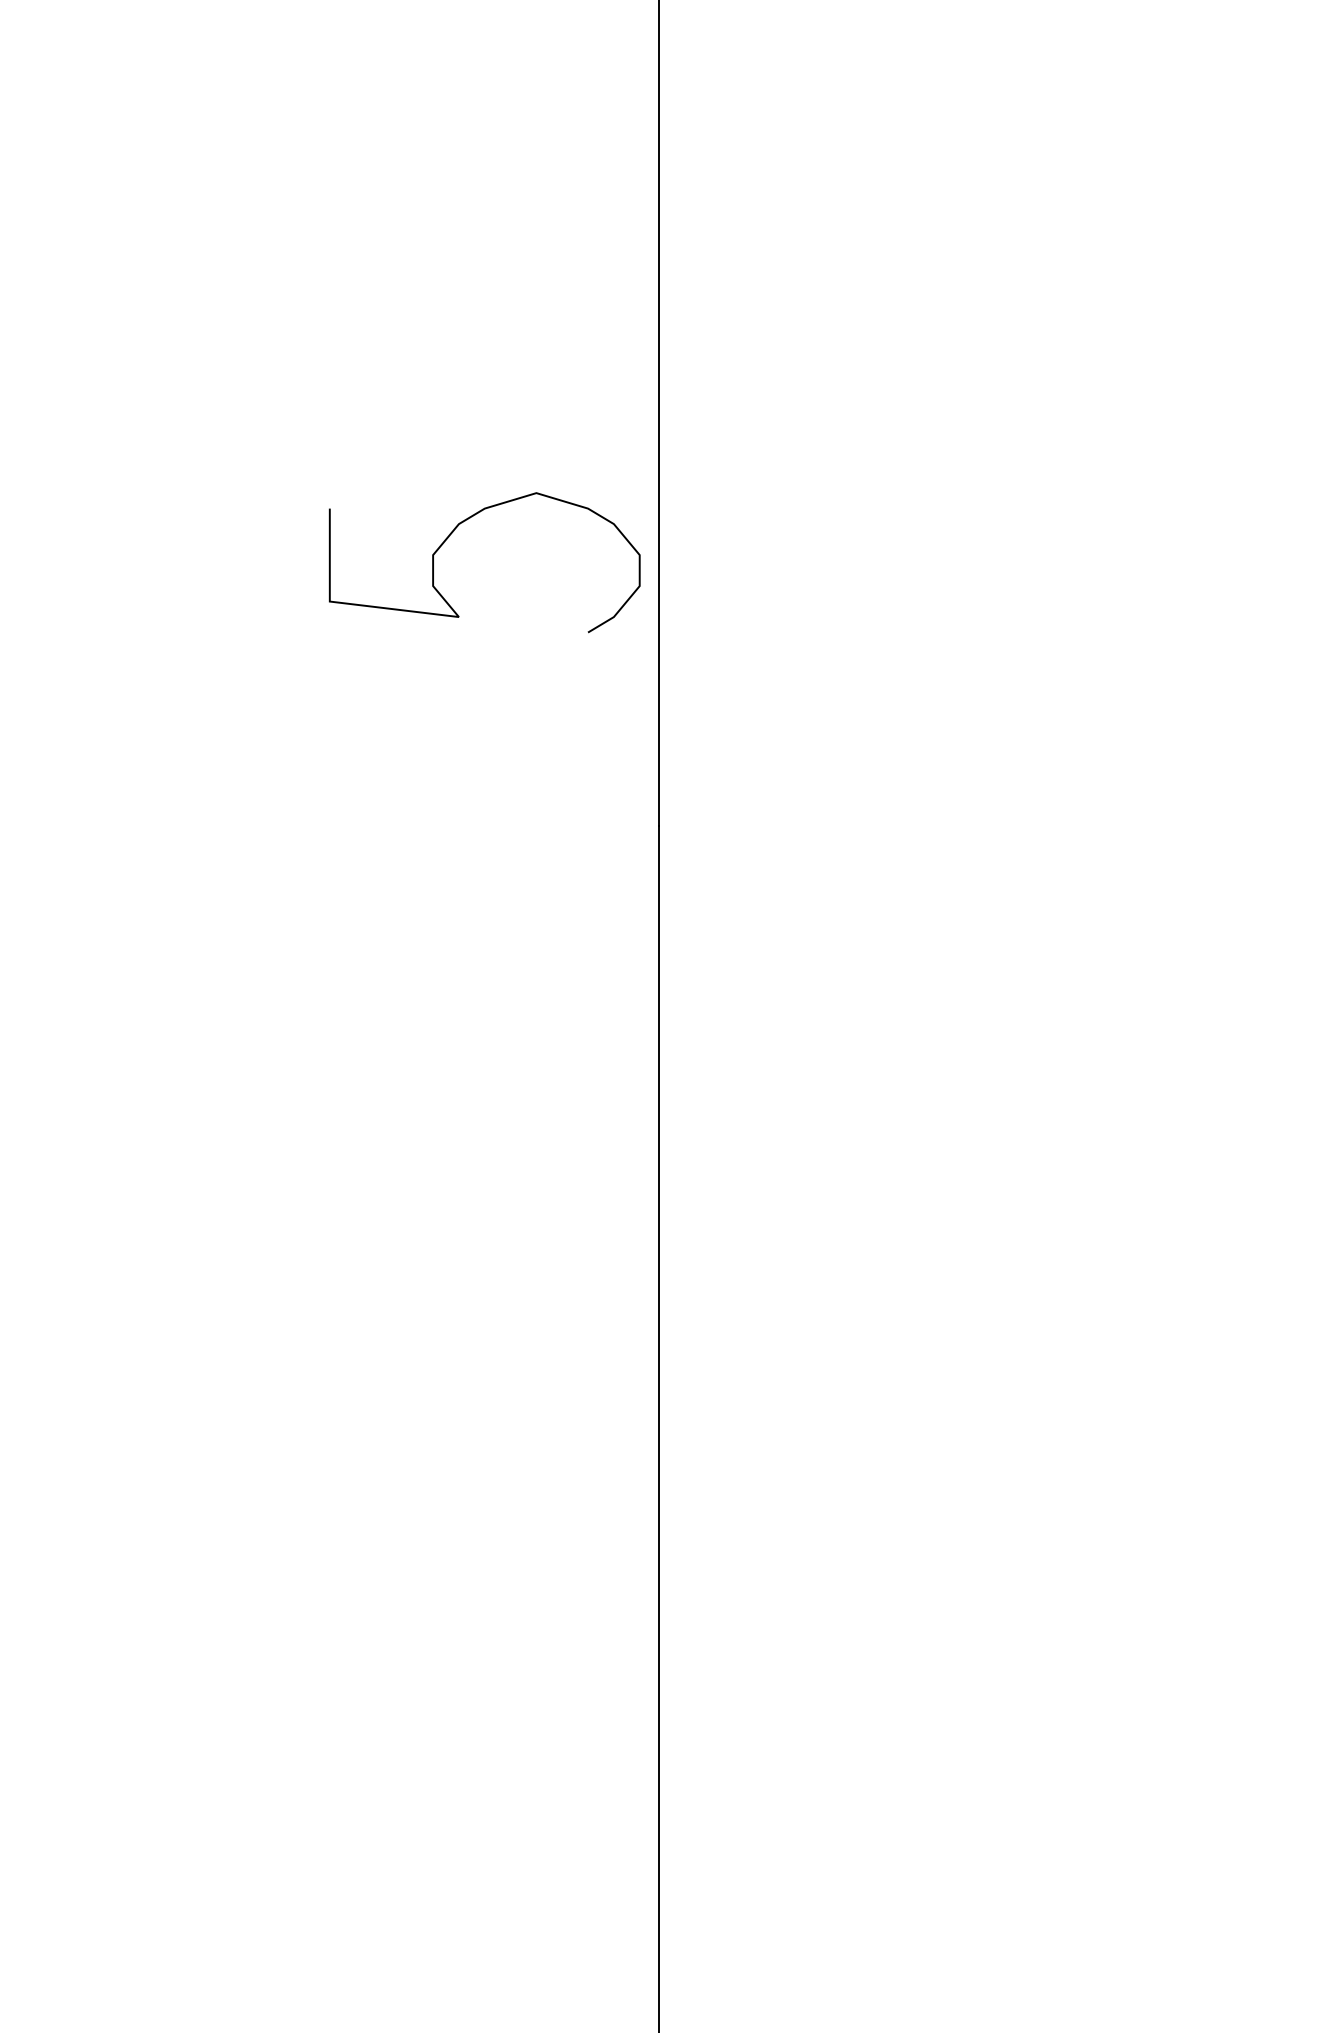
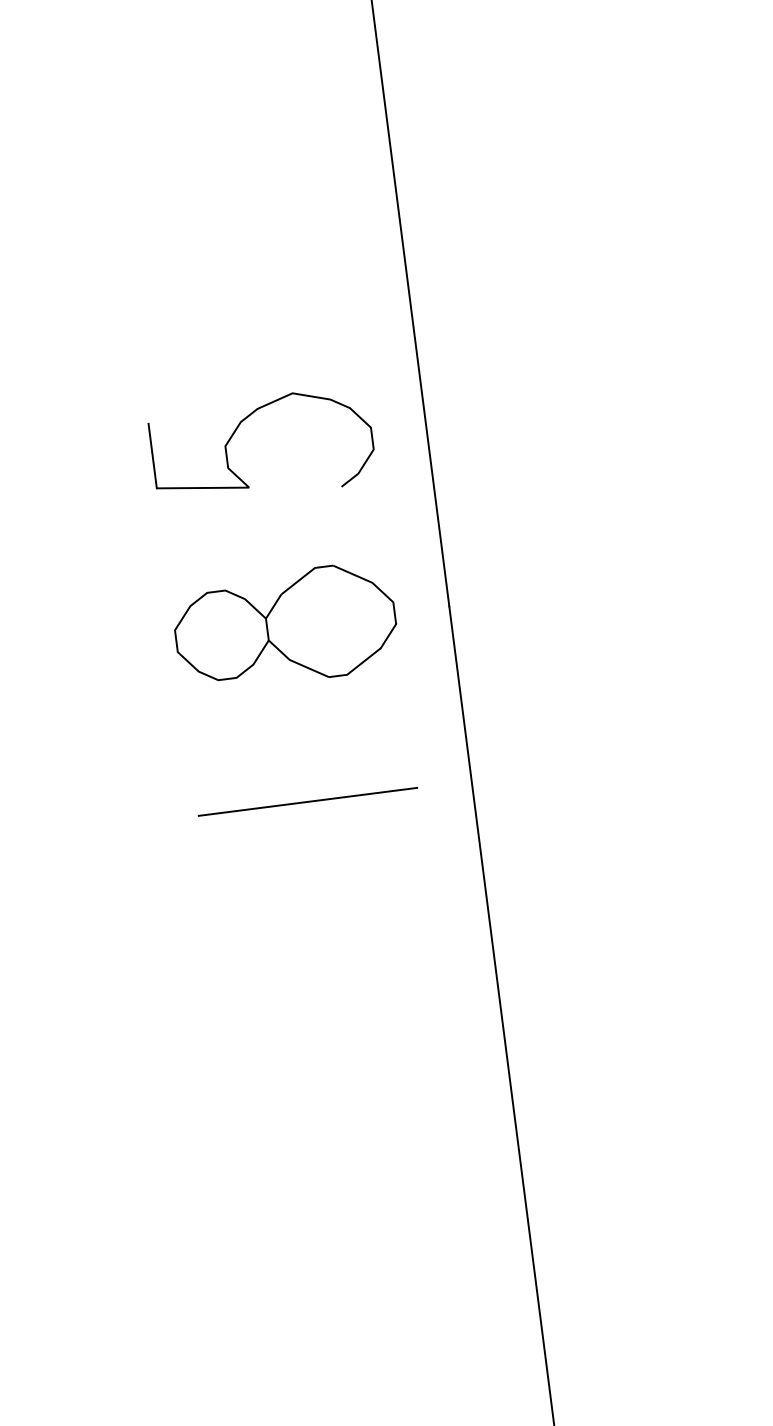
curve: (449, 537) -> (235, 432), moved
part: (426, 825) -> (285, 627), added
line: (426, 1073) -> (307, 801), added

